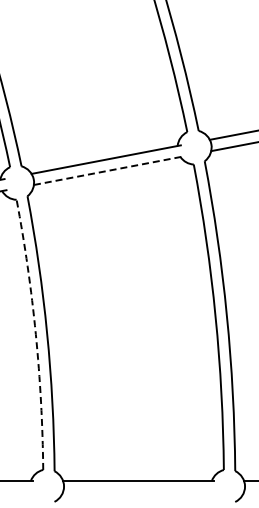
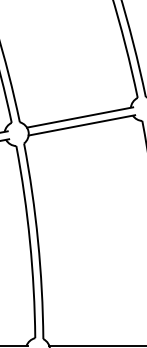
line: (109, 170) -> (82, 125), dashed -> solid
arc: (35, 334) -> (29, 241), dashed -> solid

